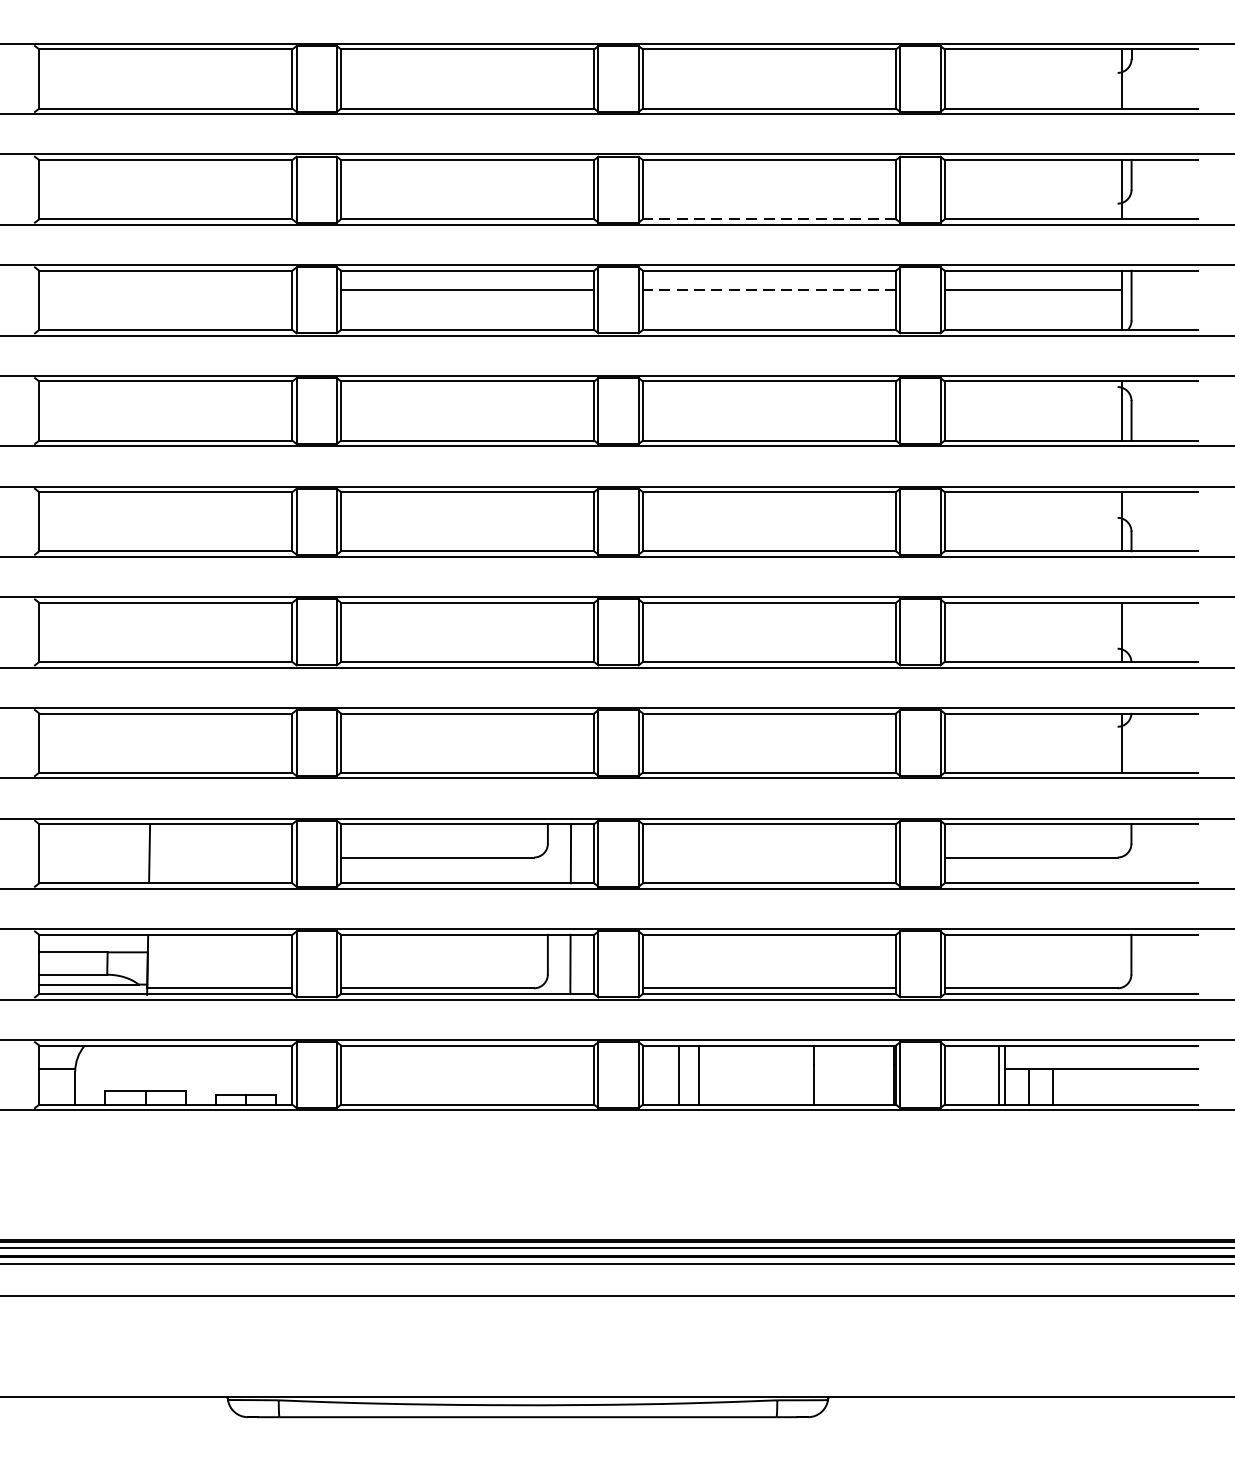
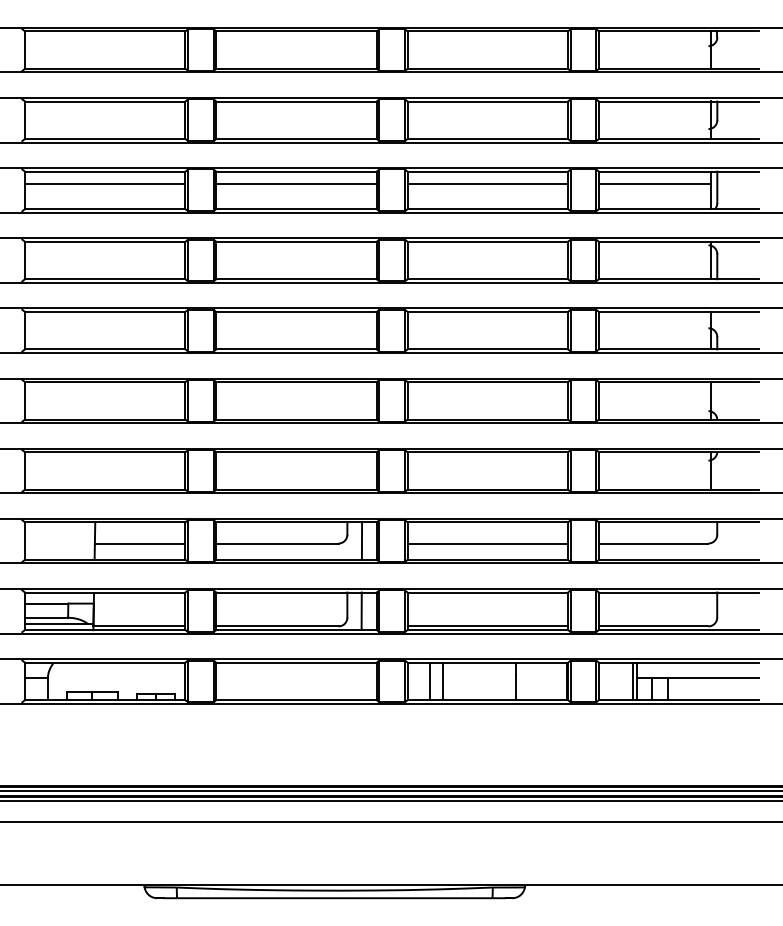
line: (768, 218) -> (487, 138), dashed -> solid
line: (166, 291) -> (105, 184), added
line: (768, 291) -> (487, 184), dashed -> solid
line: (219, 857) -> (139, 543), added
line: (768, 857) -> (487, 543), added

